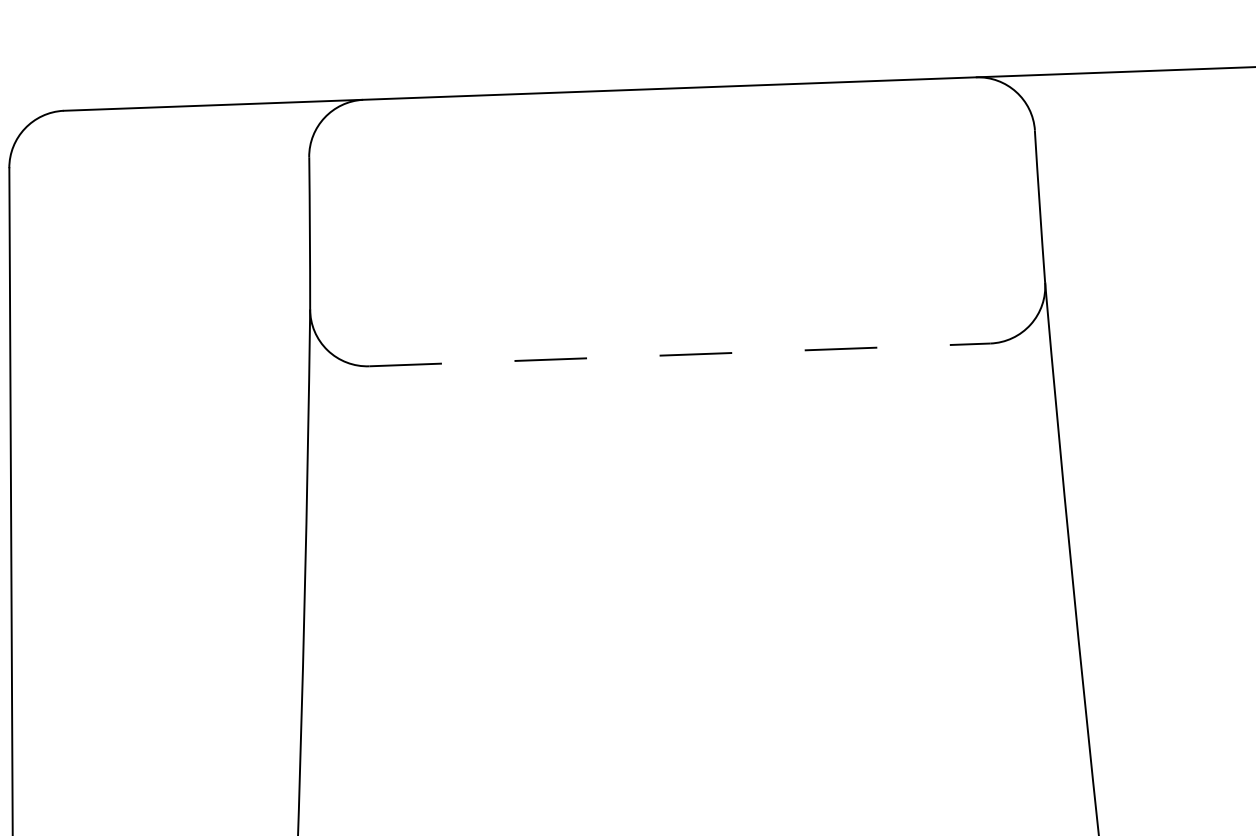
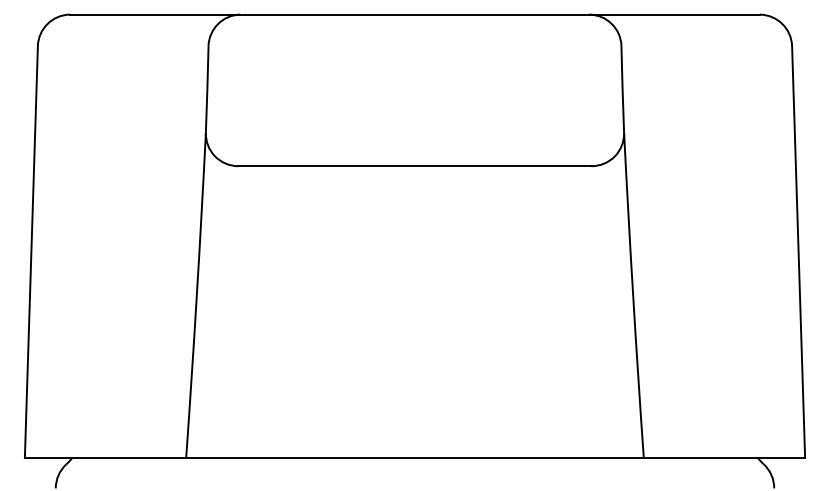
line: (680, 355) -> (415, 166), dashed -> solid

